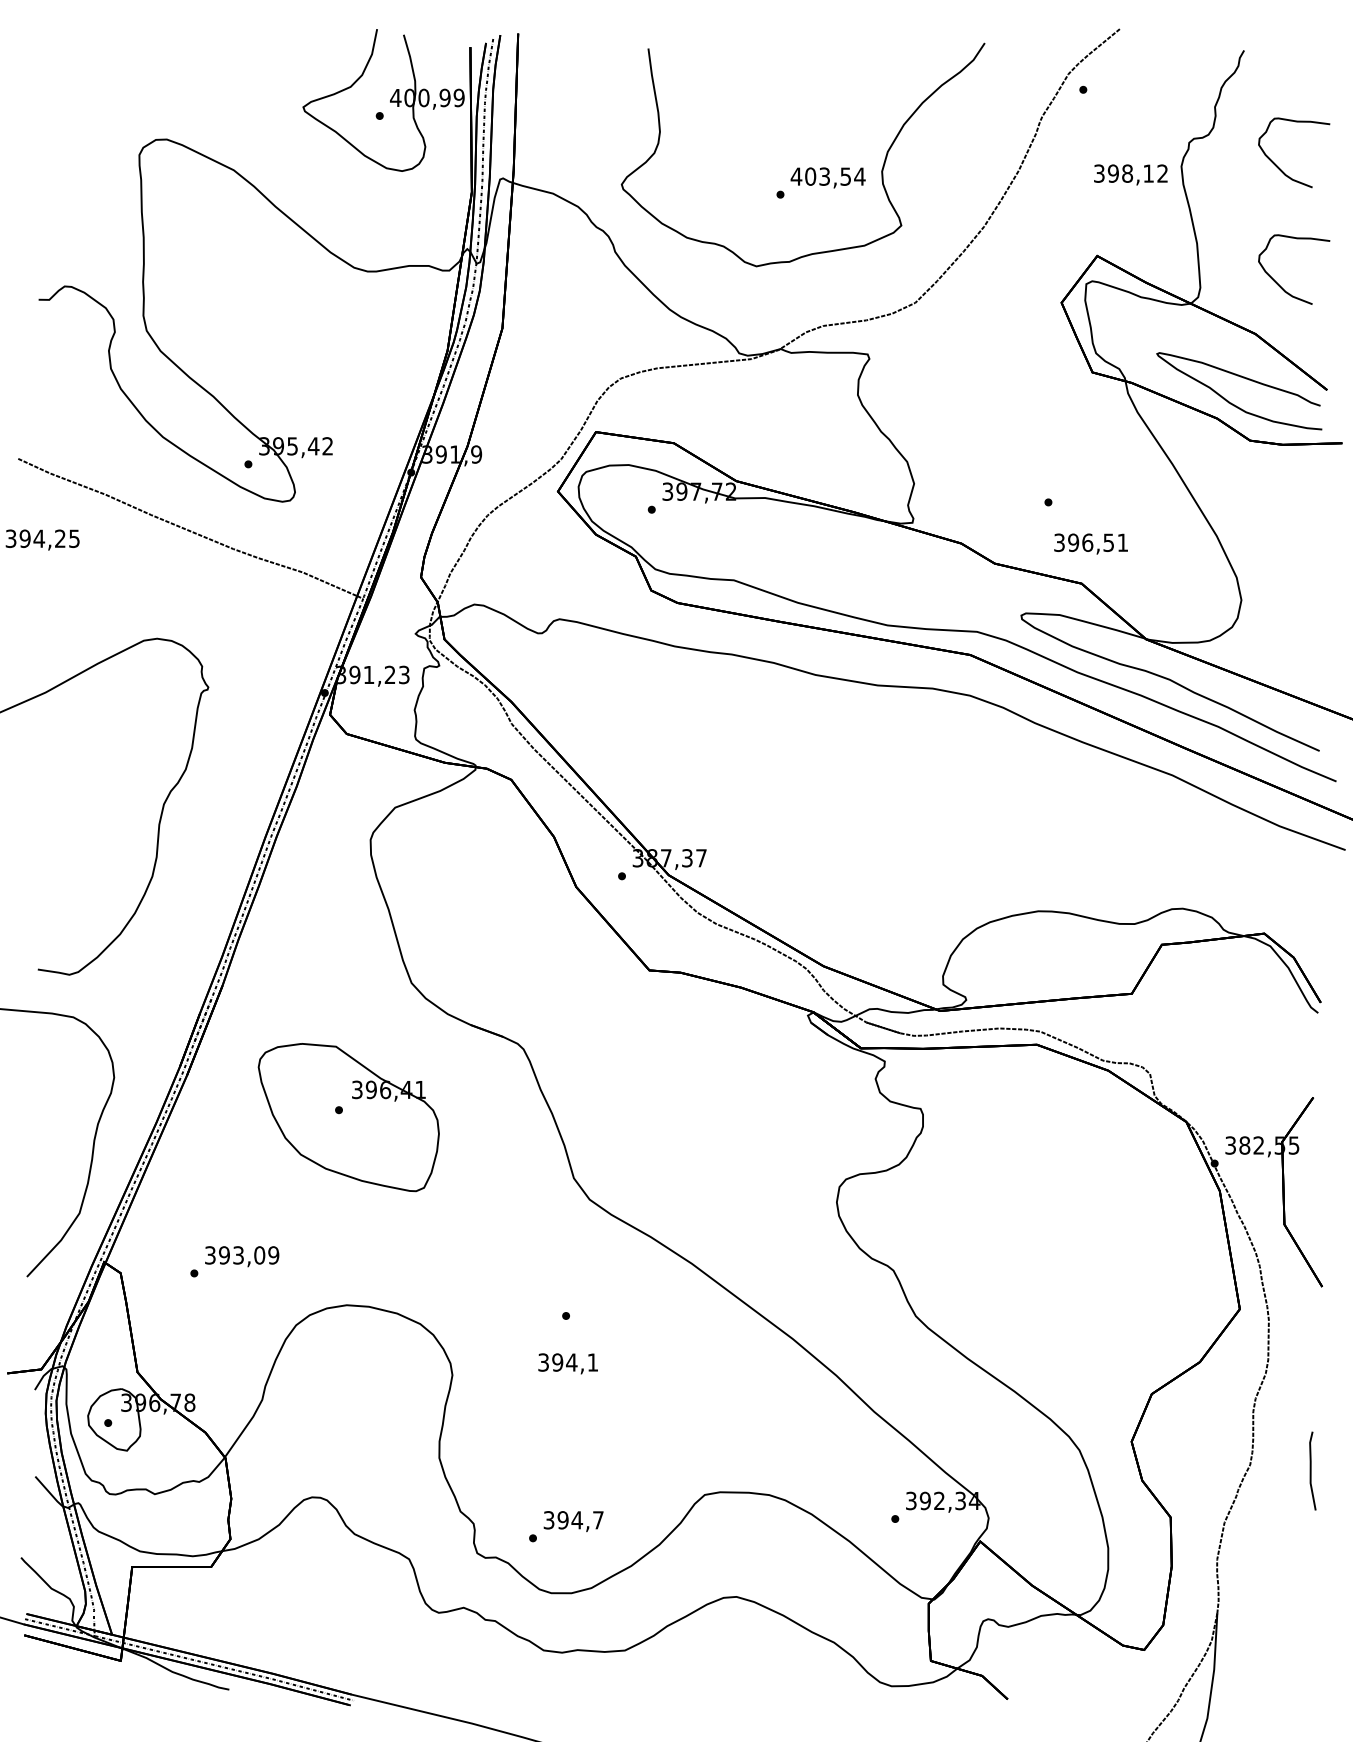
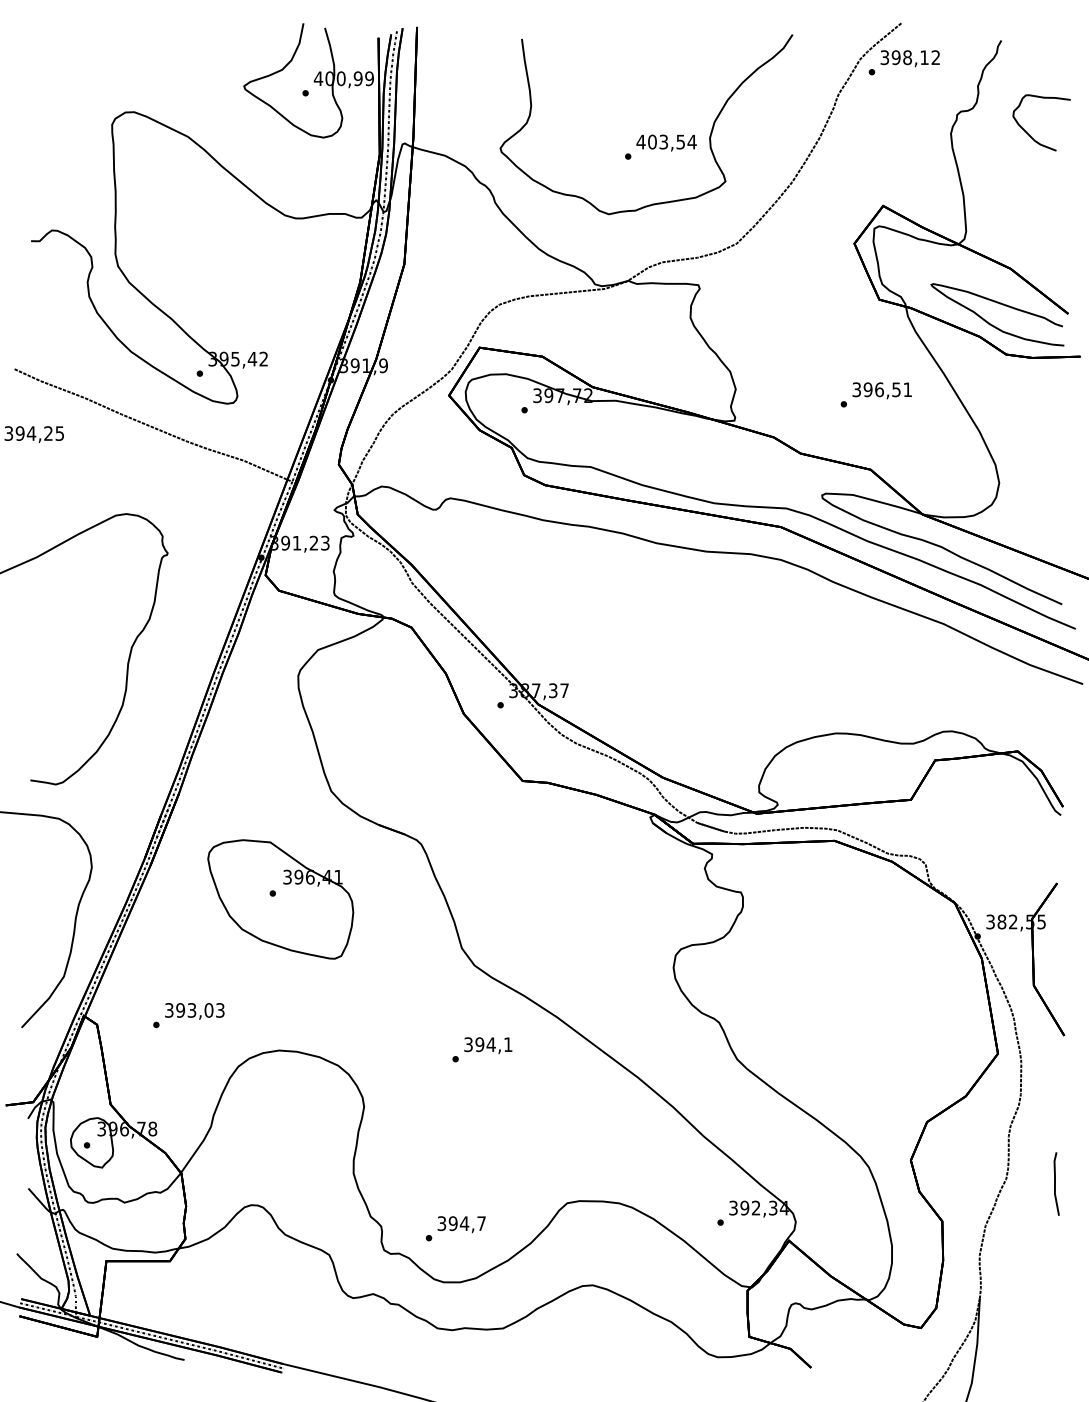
text: (1129, 174) -> (909, 58), moved
curve: (1279, 284) -> (1029, 228), removed
text: (1090, 543) -> (881, 390), moved
text: (272, 1255) -> (219, 1010), 393,09 -> 393,03
text: (568, 1363) -> (488, 1045), moved

